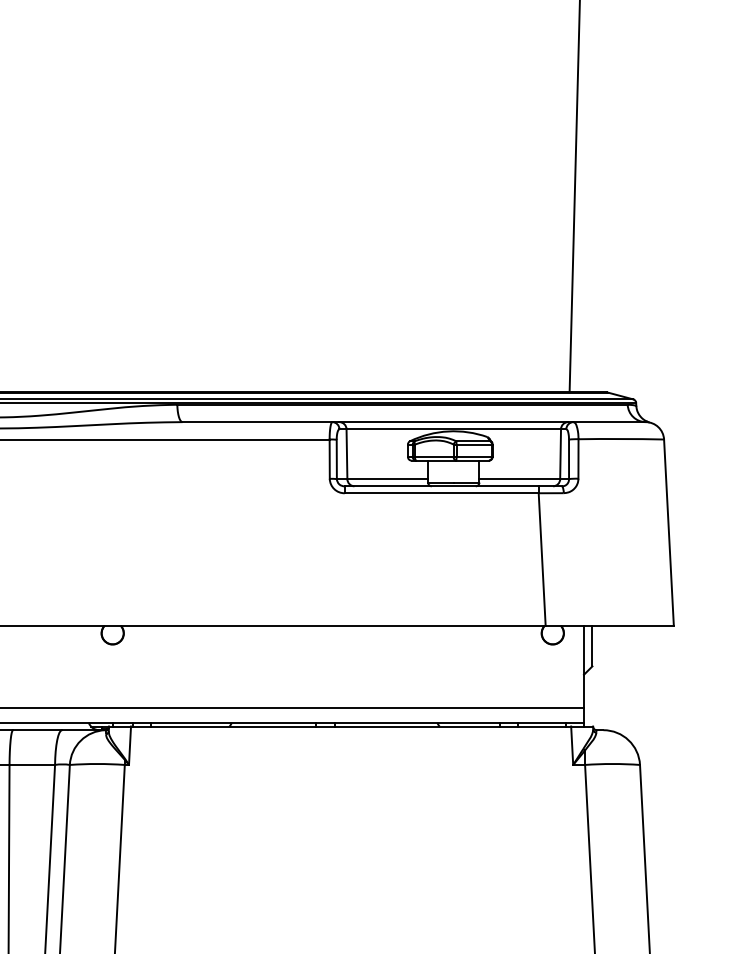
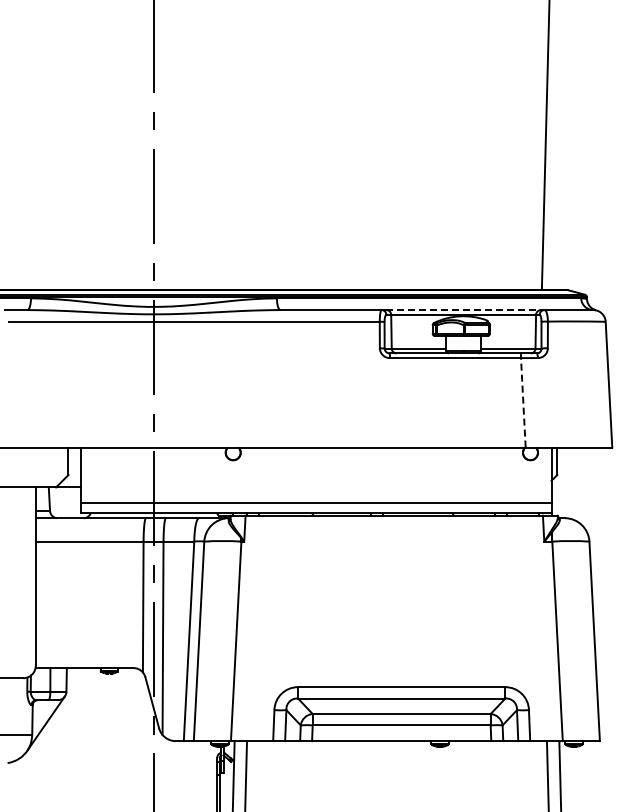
line: (455, 422) -> (464, 310), solid -> dashed
line: (542, 558) -> (523, 402), solid -> dashed

